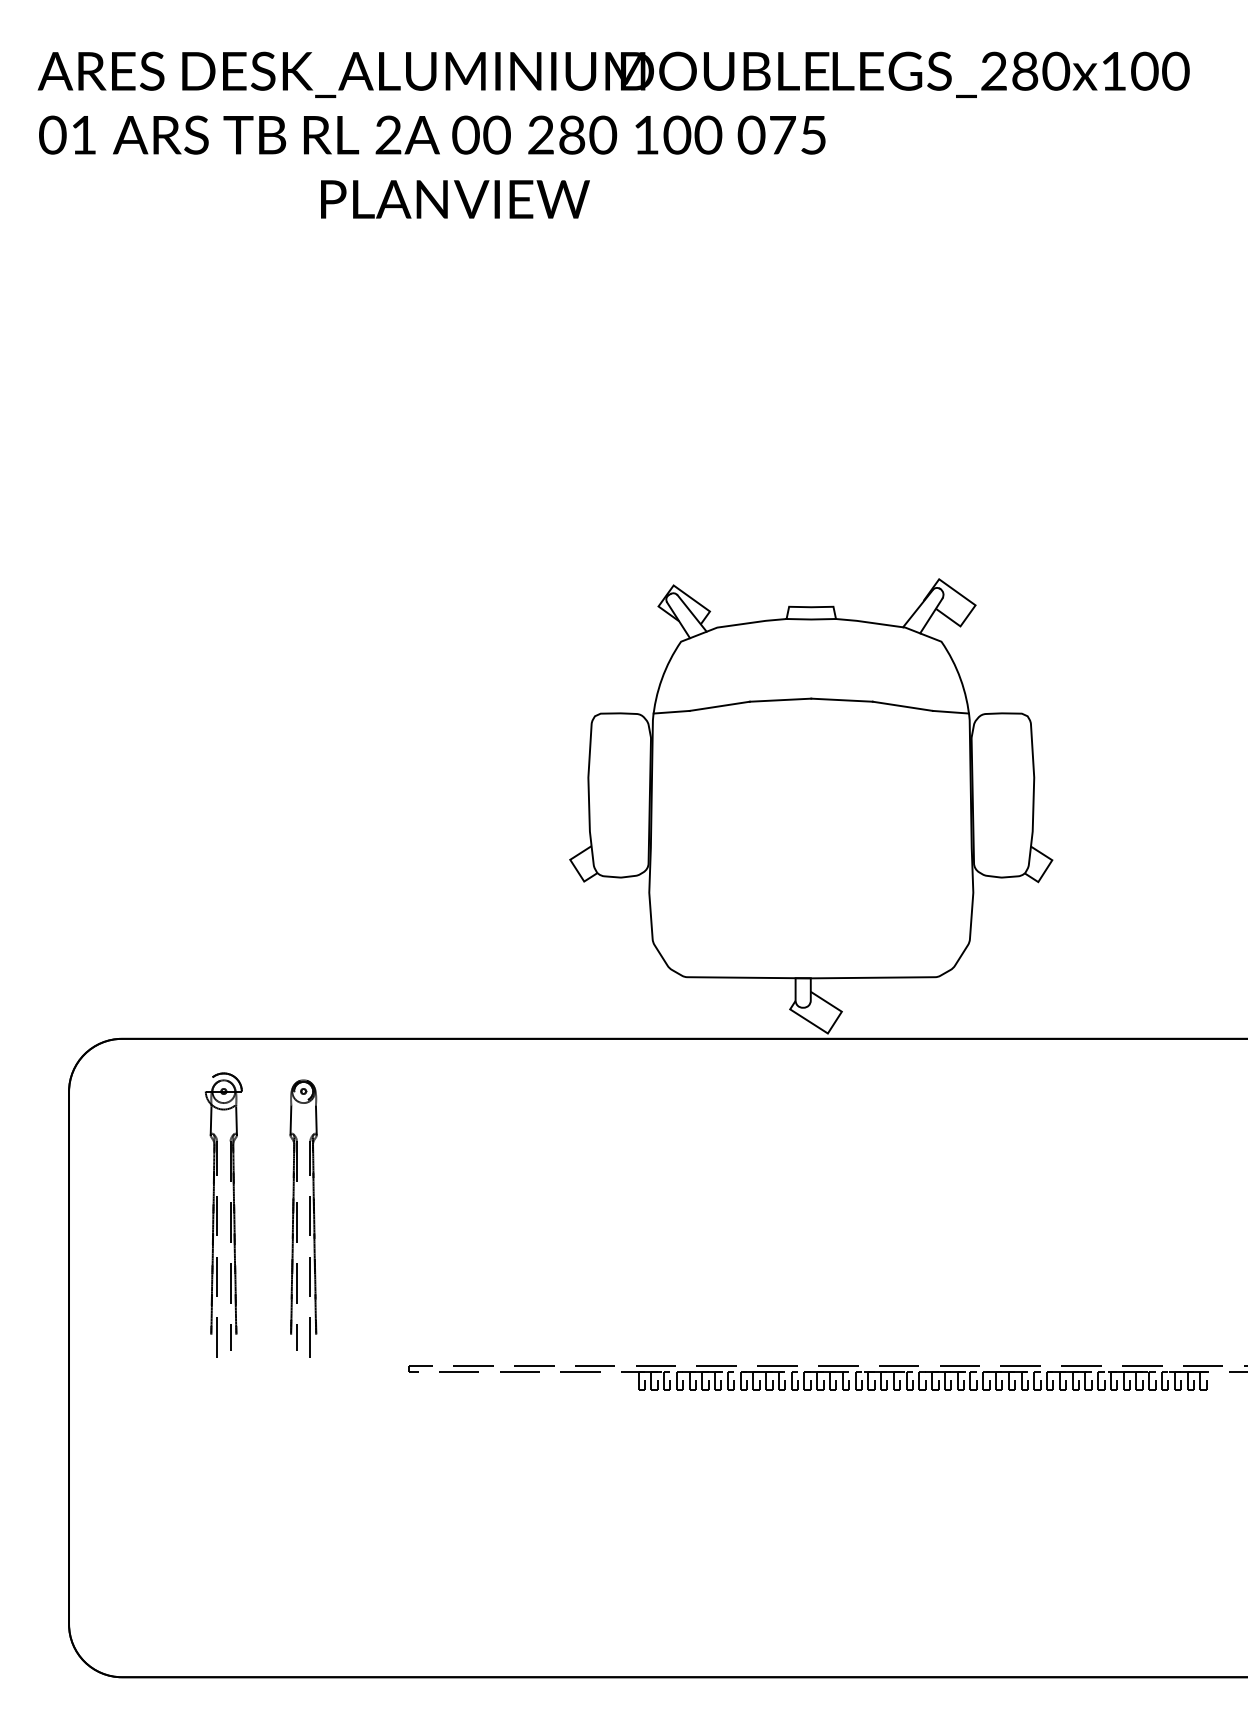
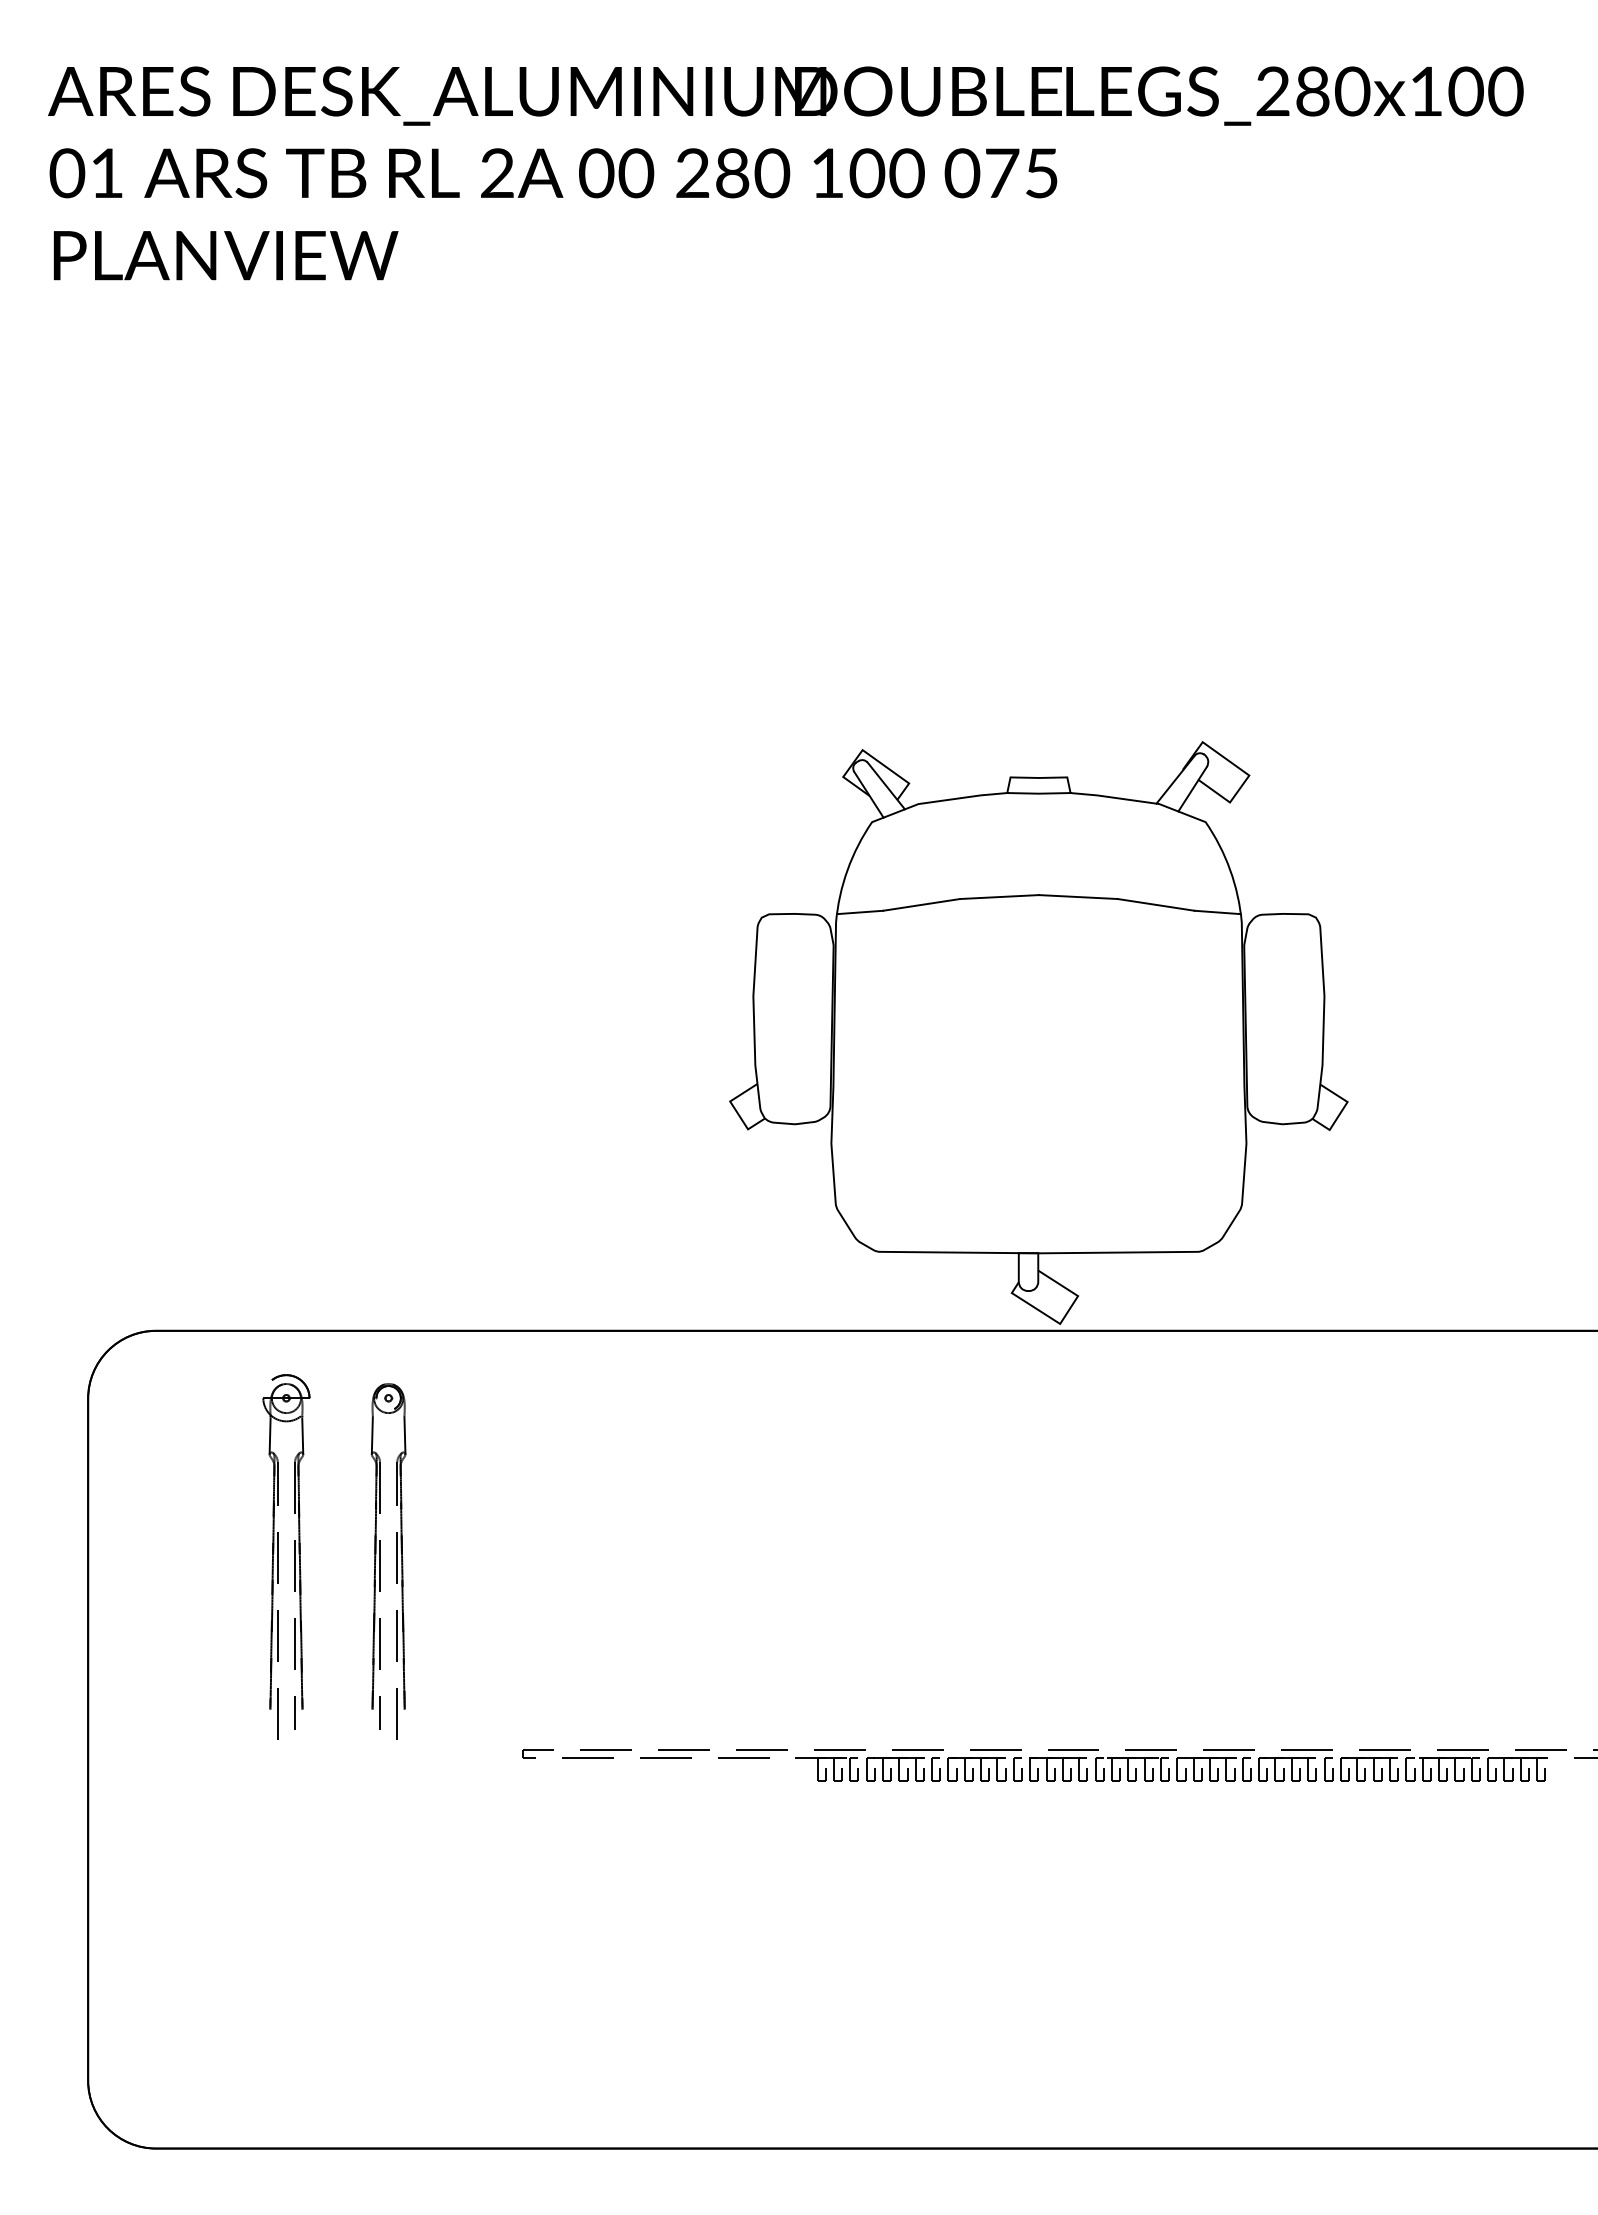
text: (454, 199) -> (225, 255), moved

